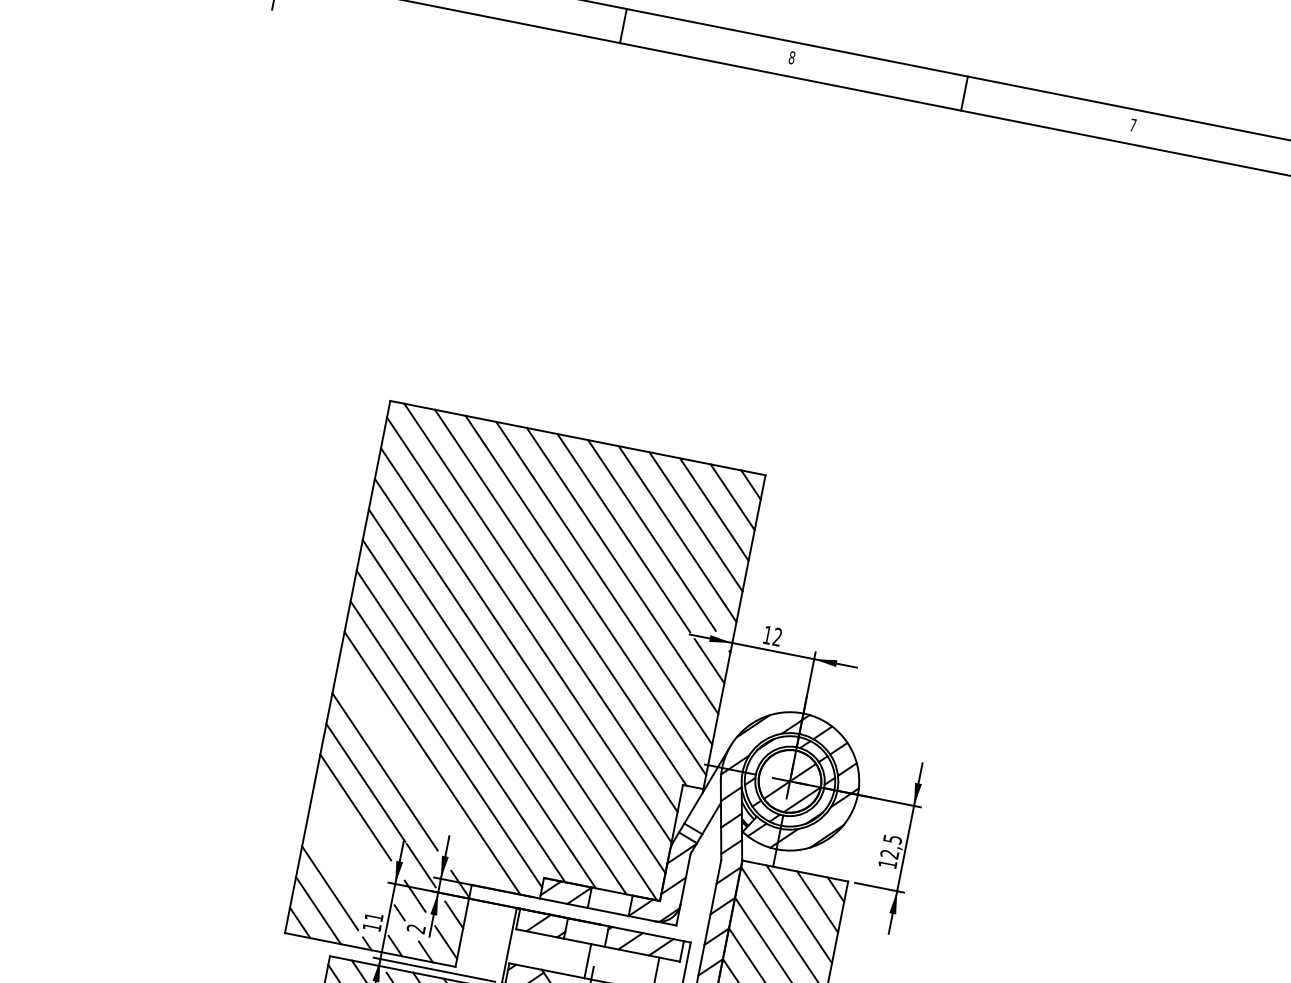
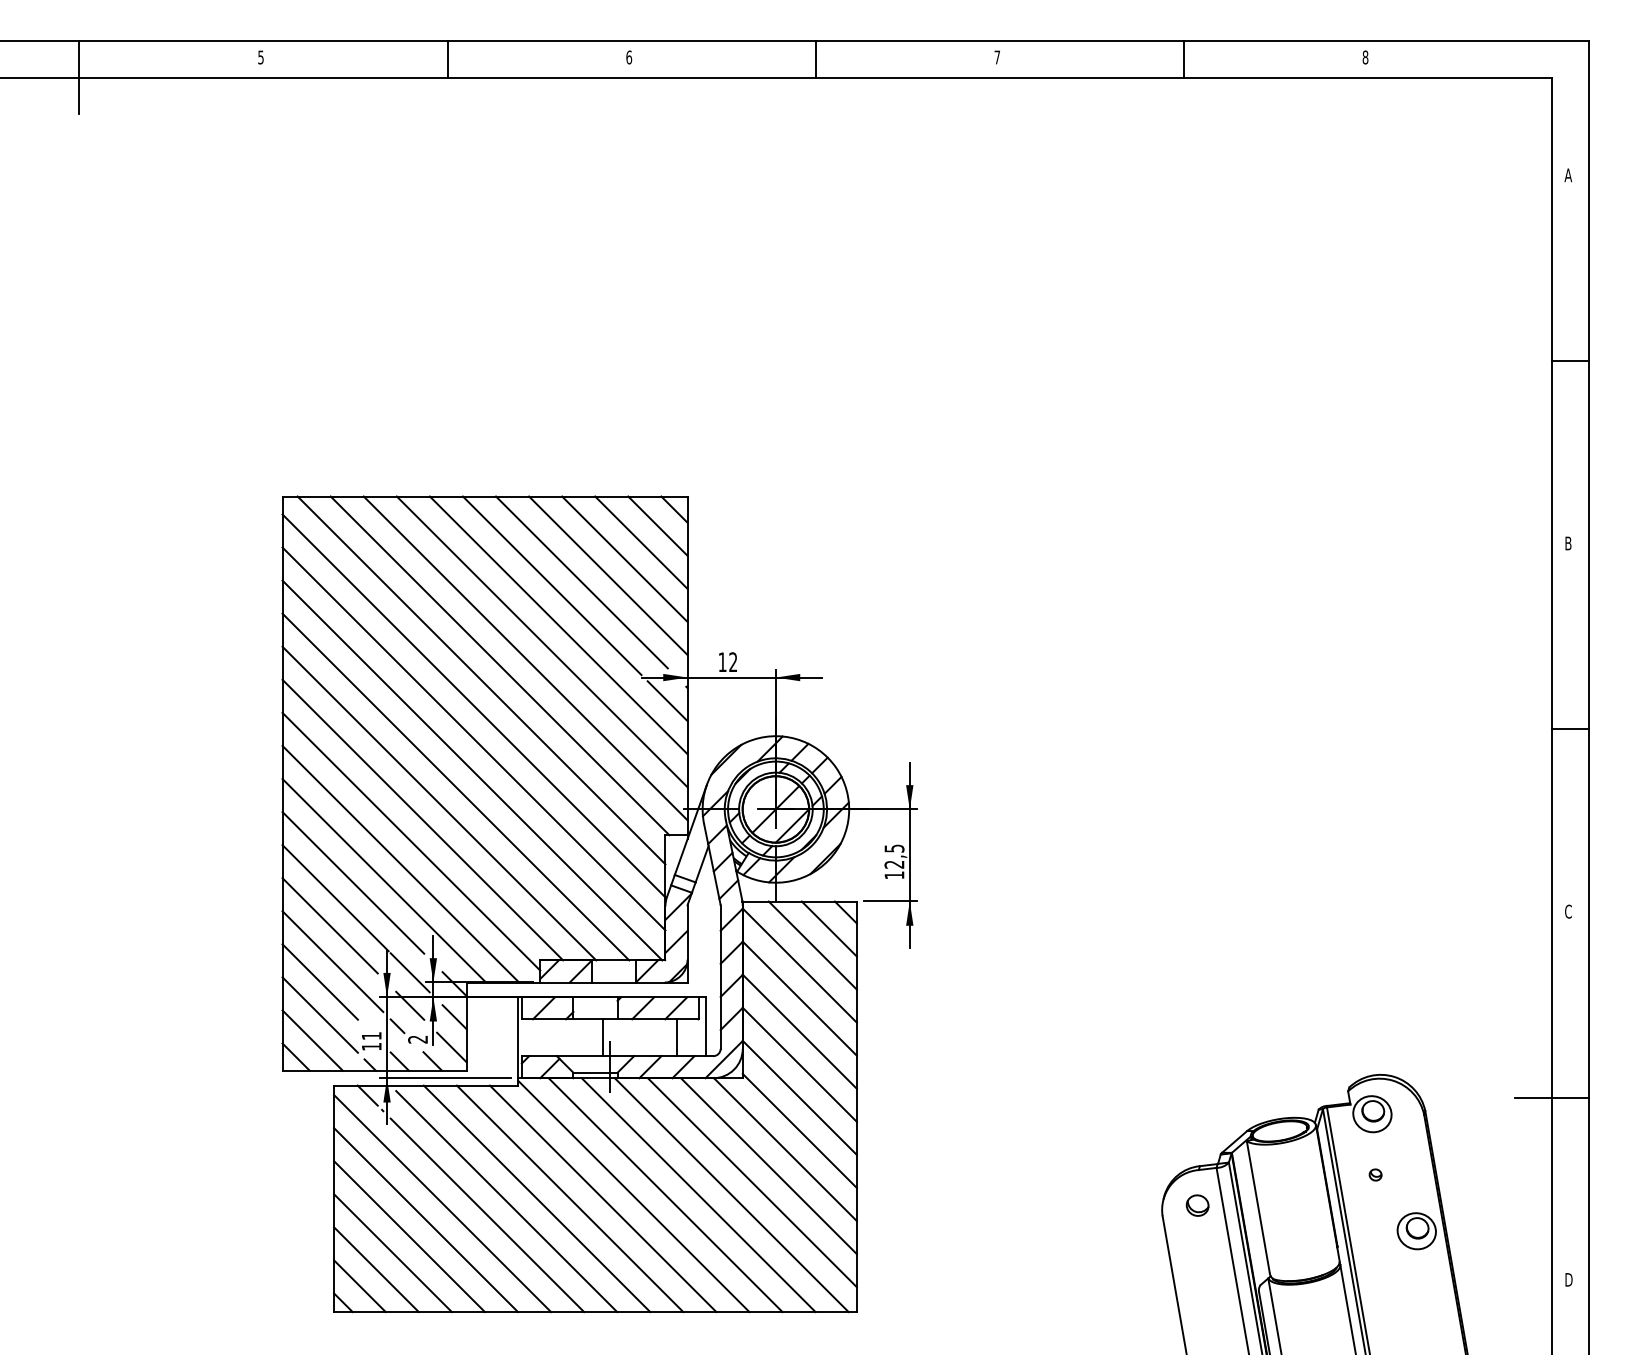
text: (792, 57) -> (629, 57), 8 -> 6
line: (414, 775) -> (384, 880), added
line: (351, 840) -> (332, 961), added
line: (335, 857) -> (319, 981), added

